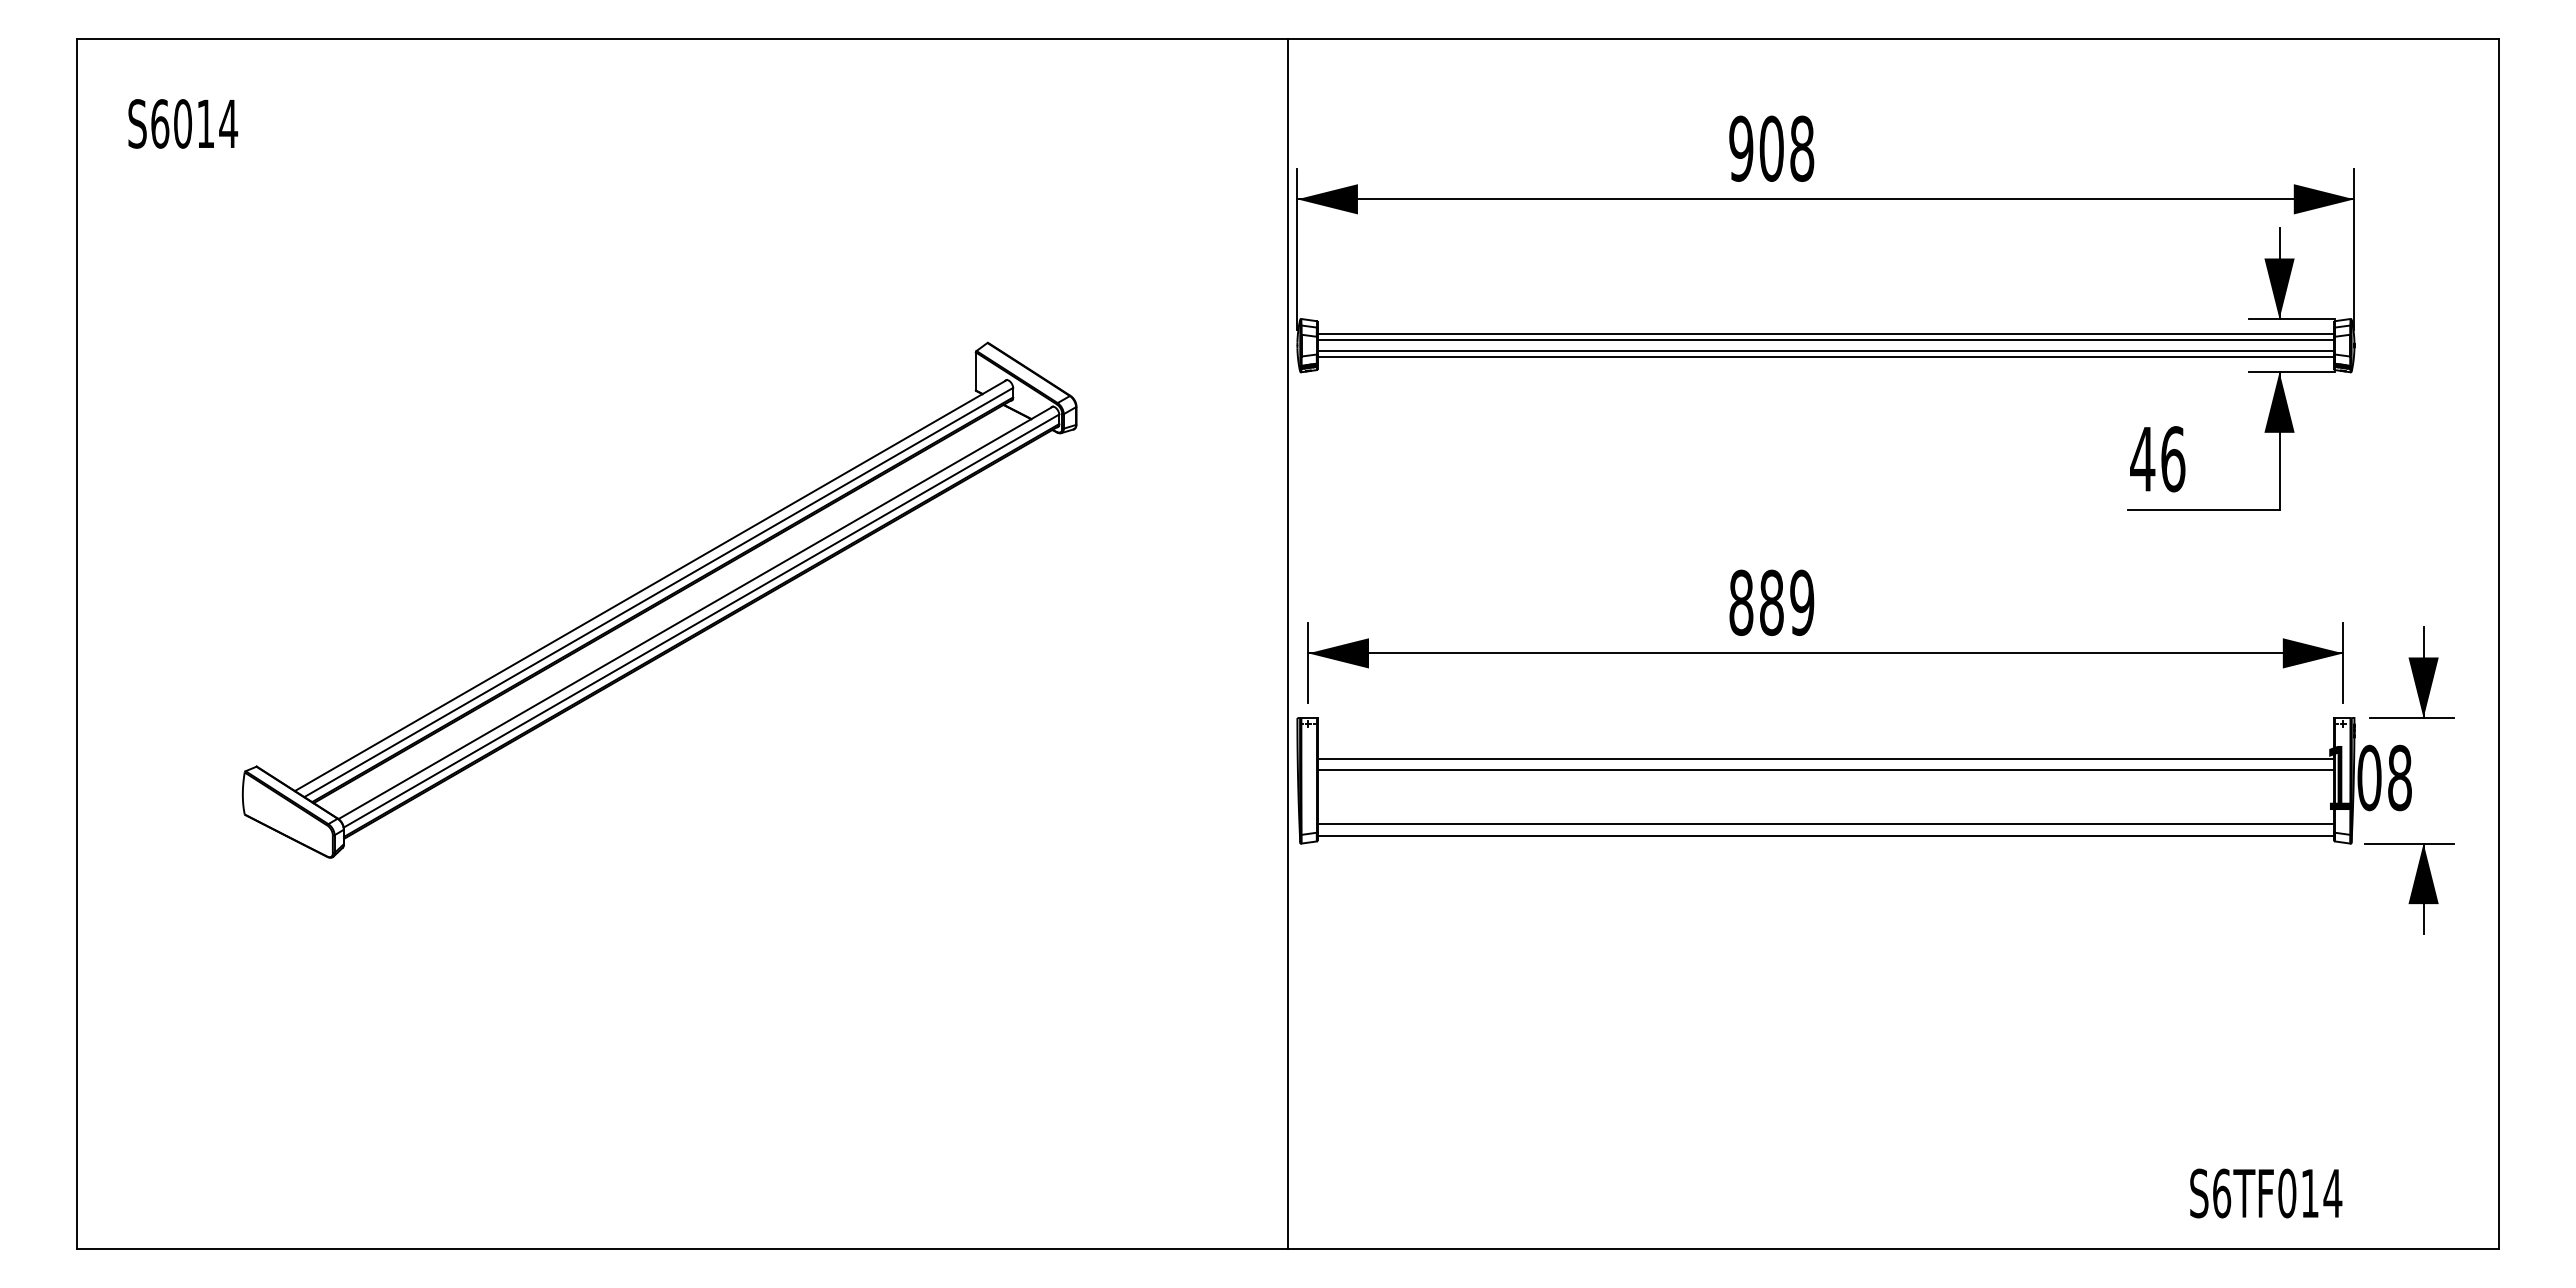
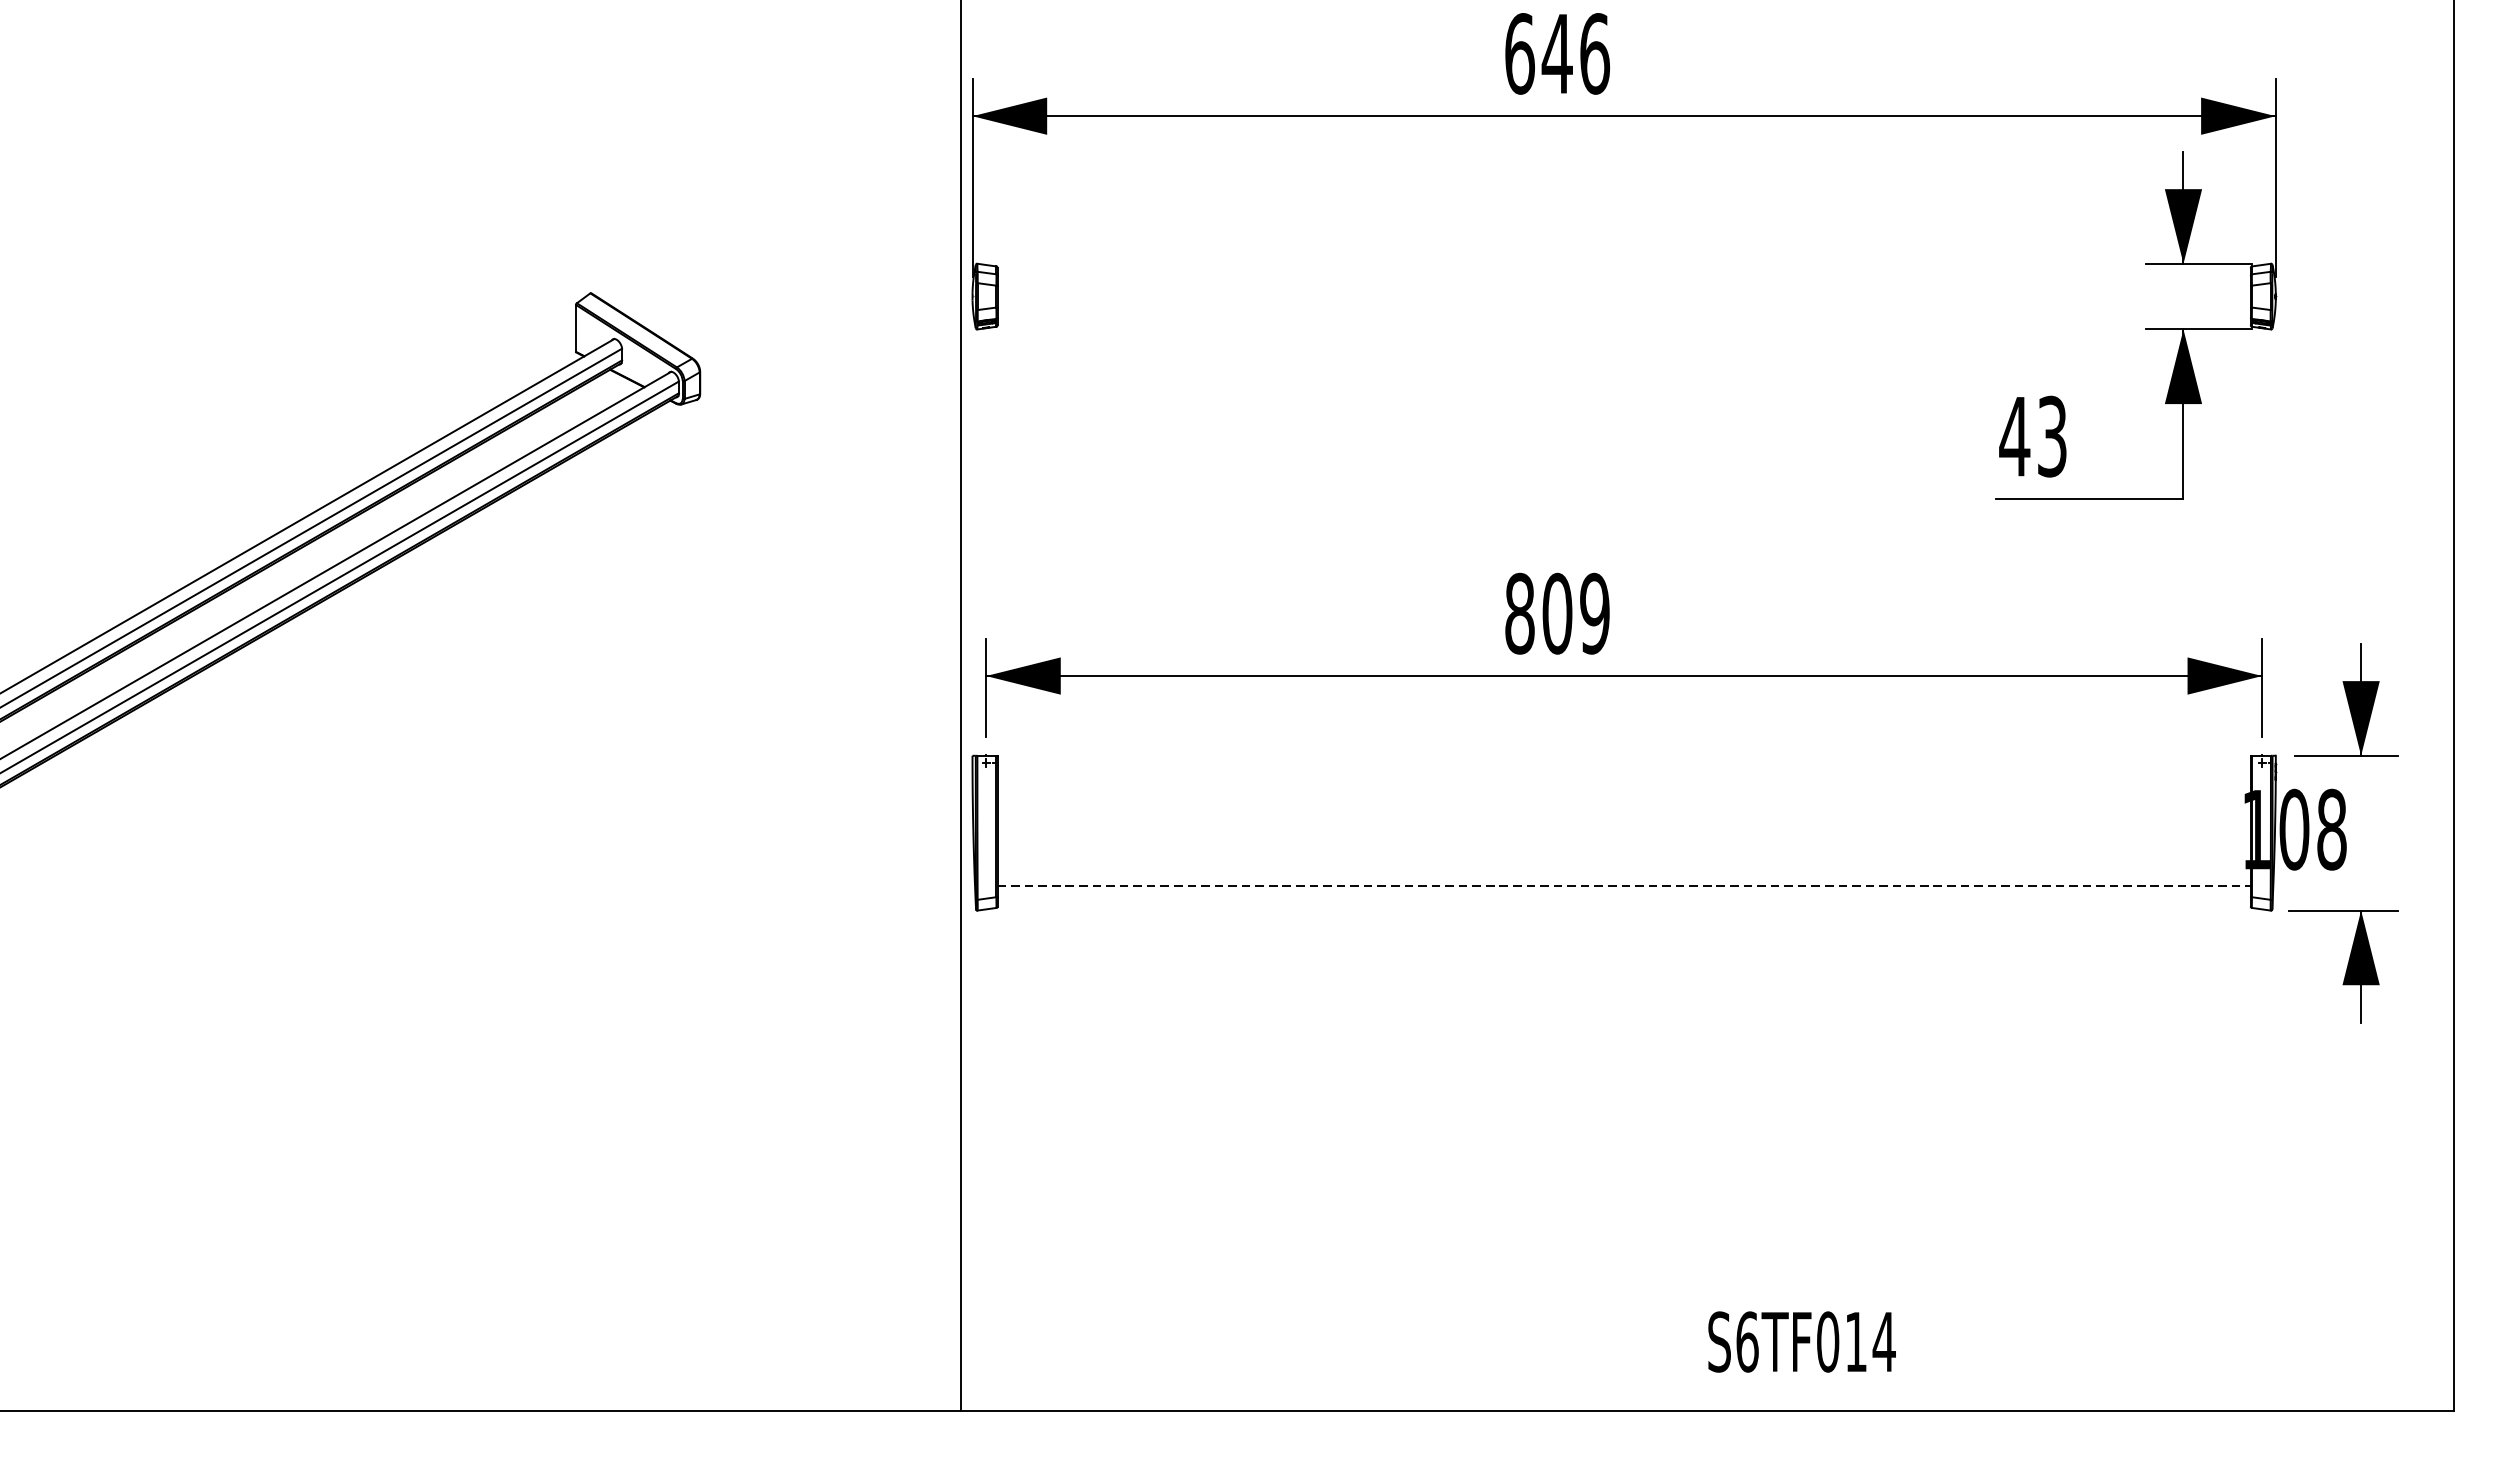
text: (1771, 148) -> (1557, 53), 908 -> 646
line: (1825, 334) -> (1623, 282), removed
line: (1825, 339) -> (1623, 289), removed
line: (1825, 351) -> (1623, 303), removed
line: (1825, 357) -> (1623, 311), removed
text: (2173, 459) -> (2052, 437), 46 -> 43
text: (1771, 602) -> (1557, 613), 889 -> 809
line: (1825, 758) -> (1623, 805), removed
line: (1825, 770) -> (1623, 820), removed
line: (1826, 823) -> (1624, 885), solid -> dashed
line: (1825, 835) -> (1623, 900), removed
text: (2266, 1193) -> (1802, 1342), moved

